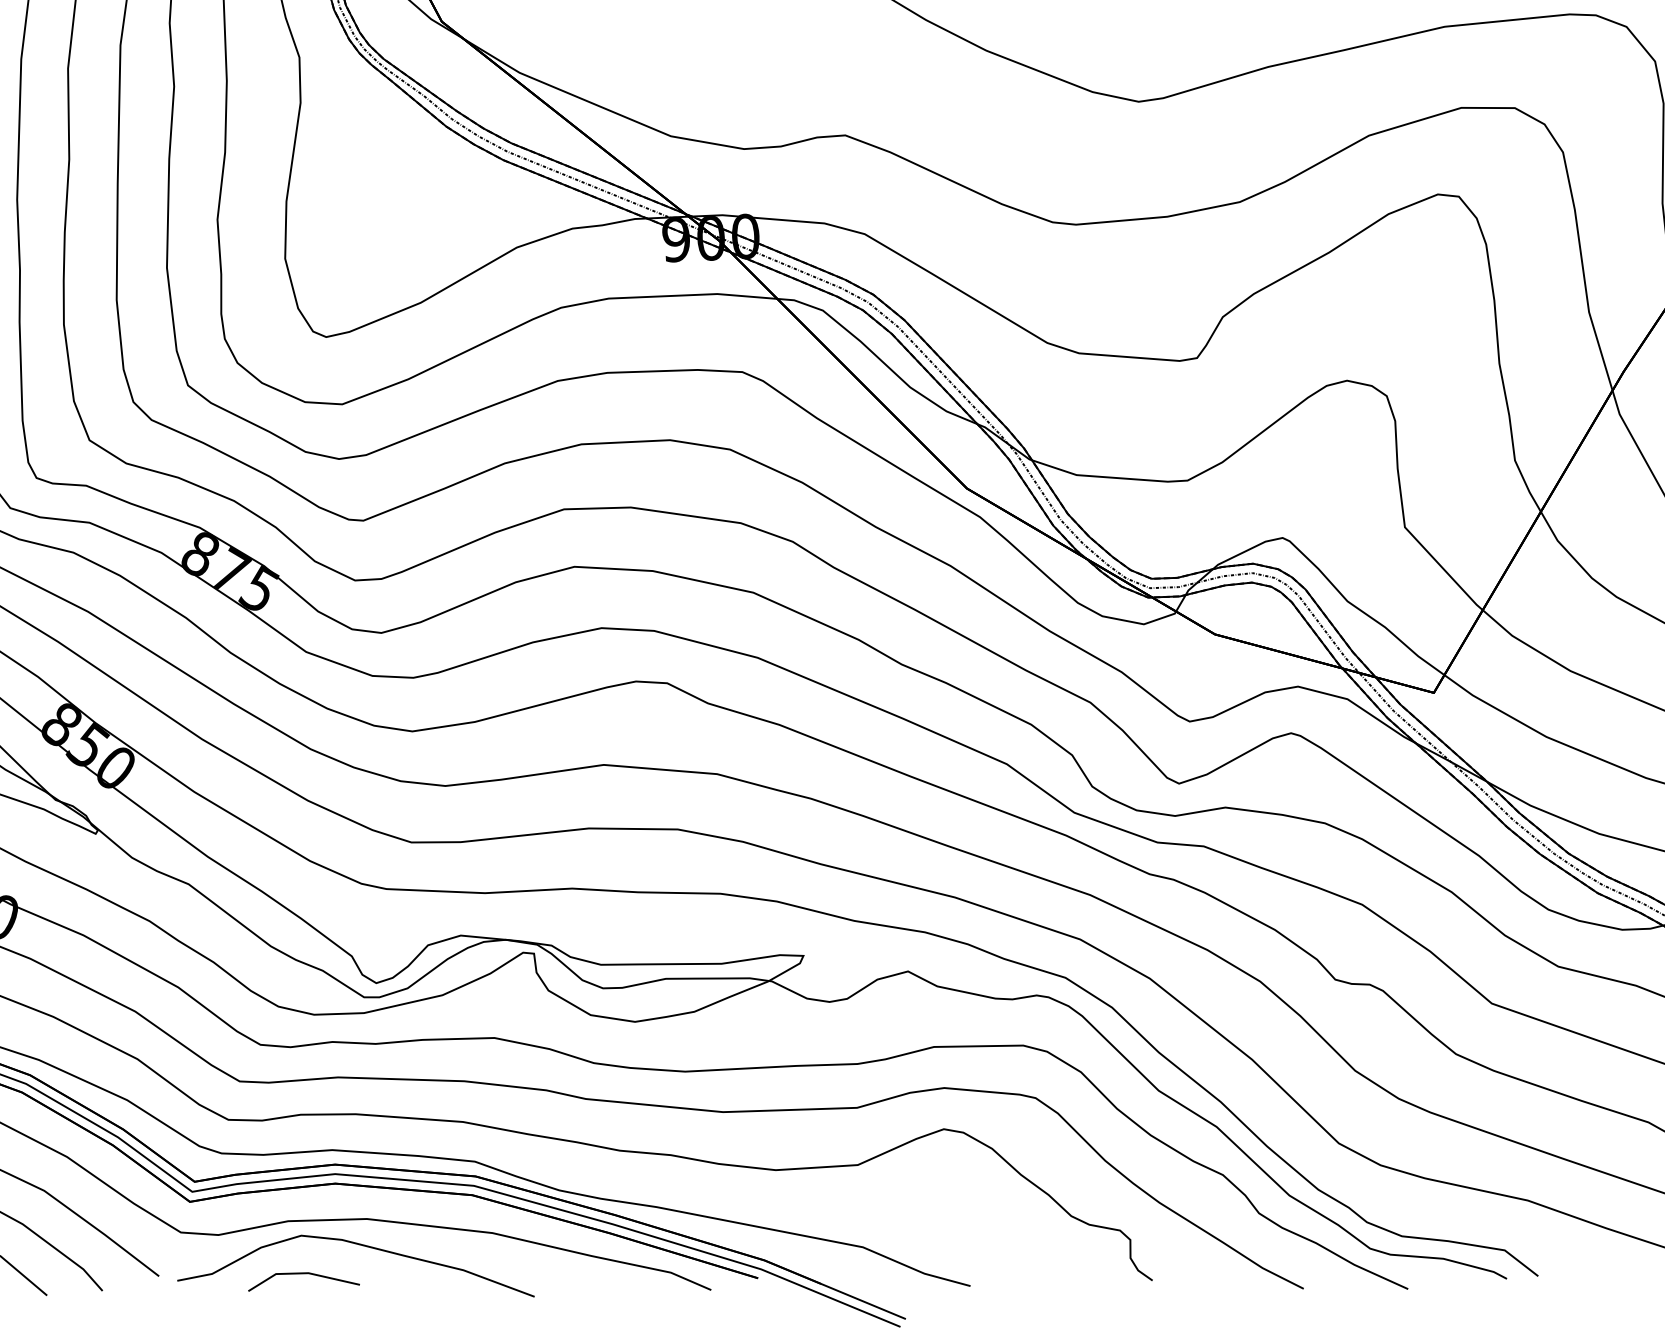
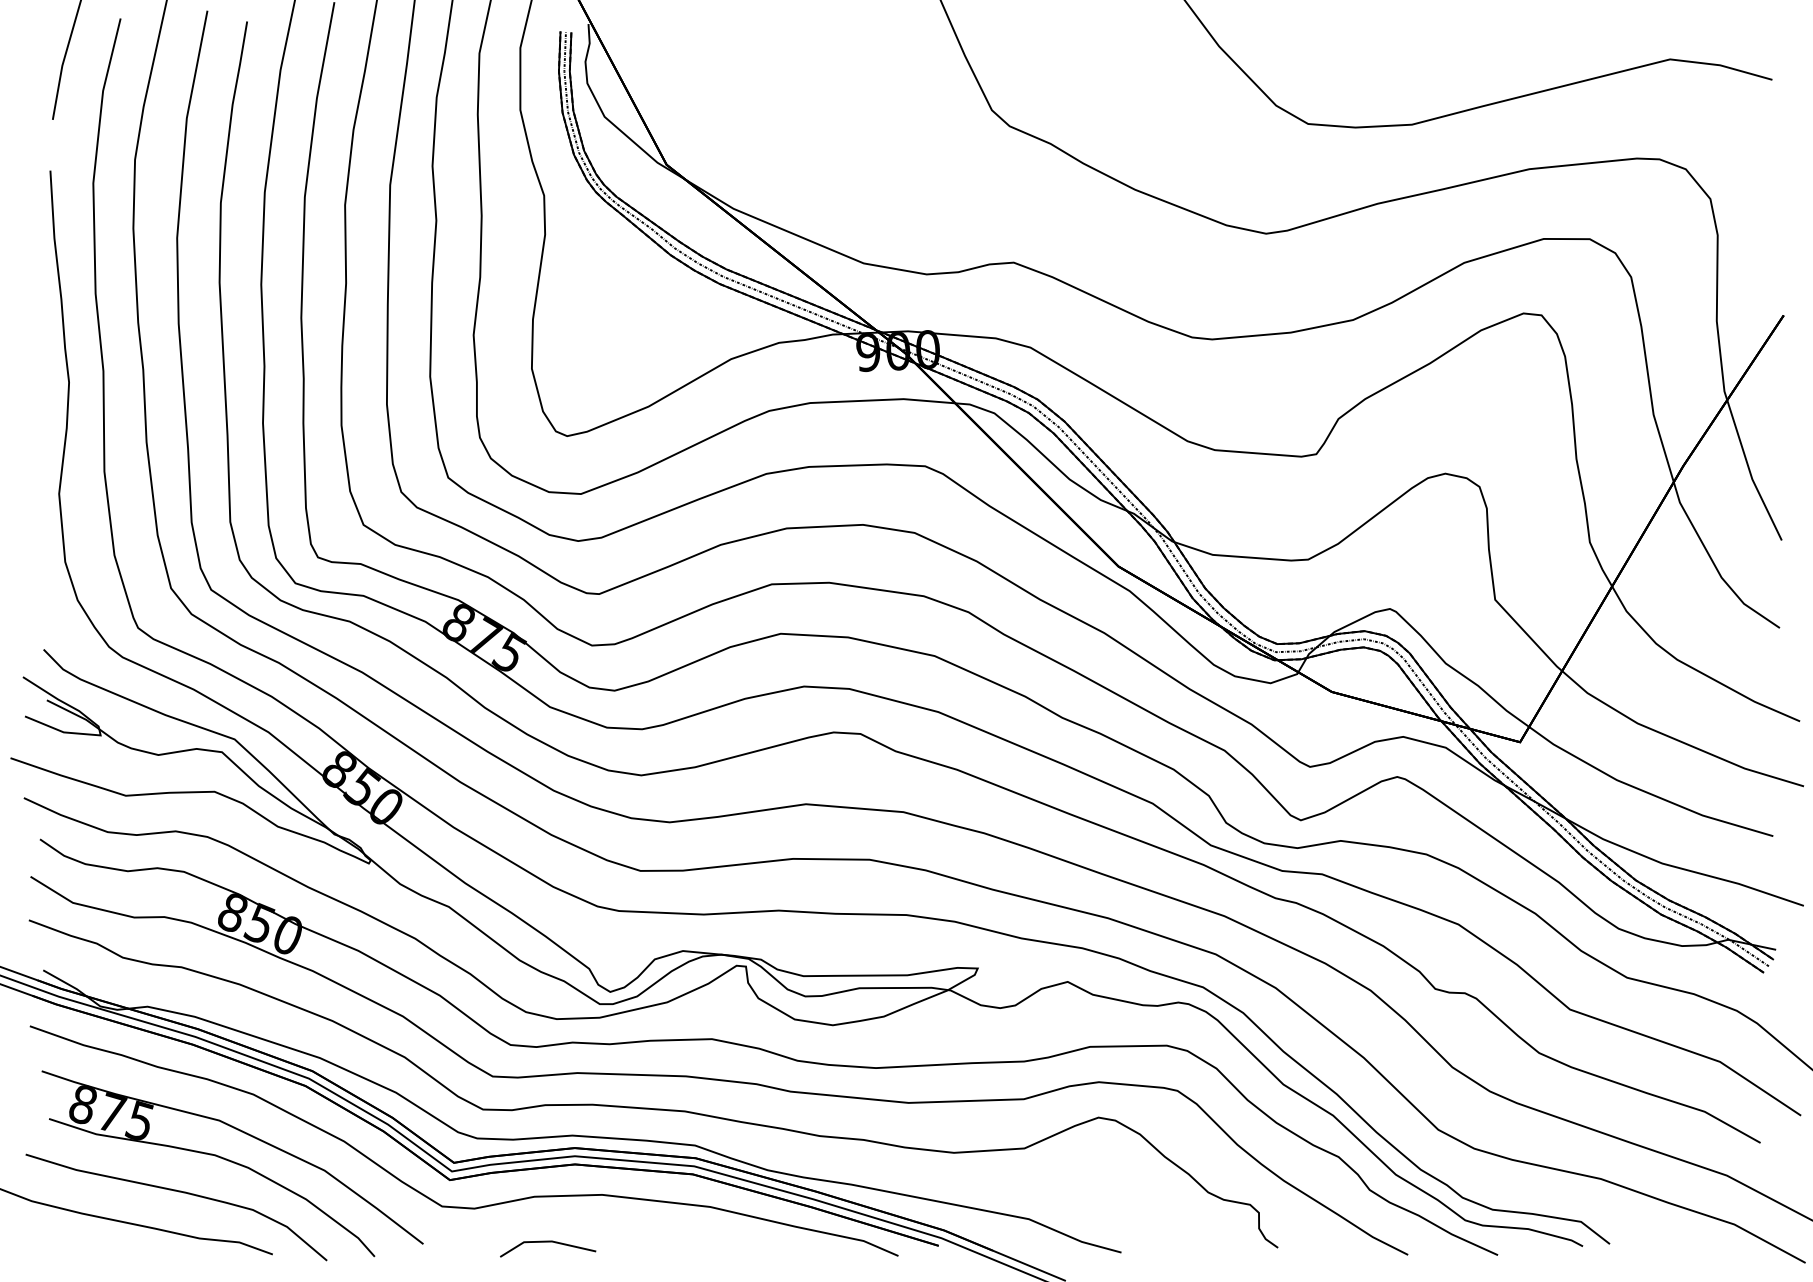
curve: (362, 1246) -> (598, 1218), removed

